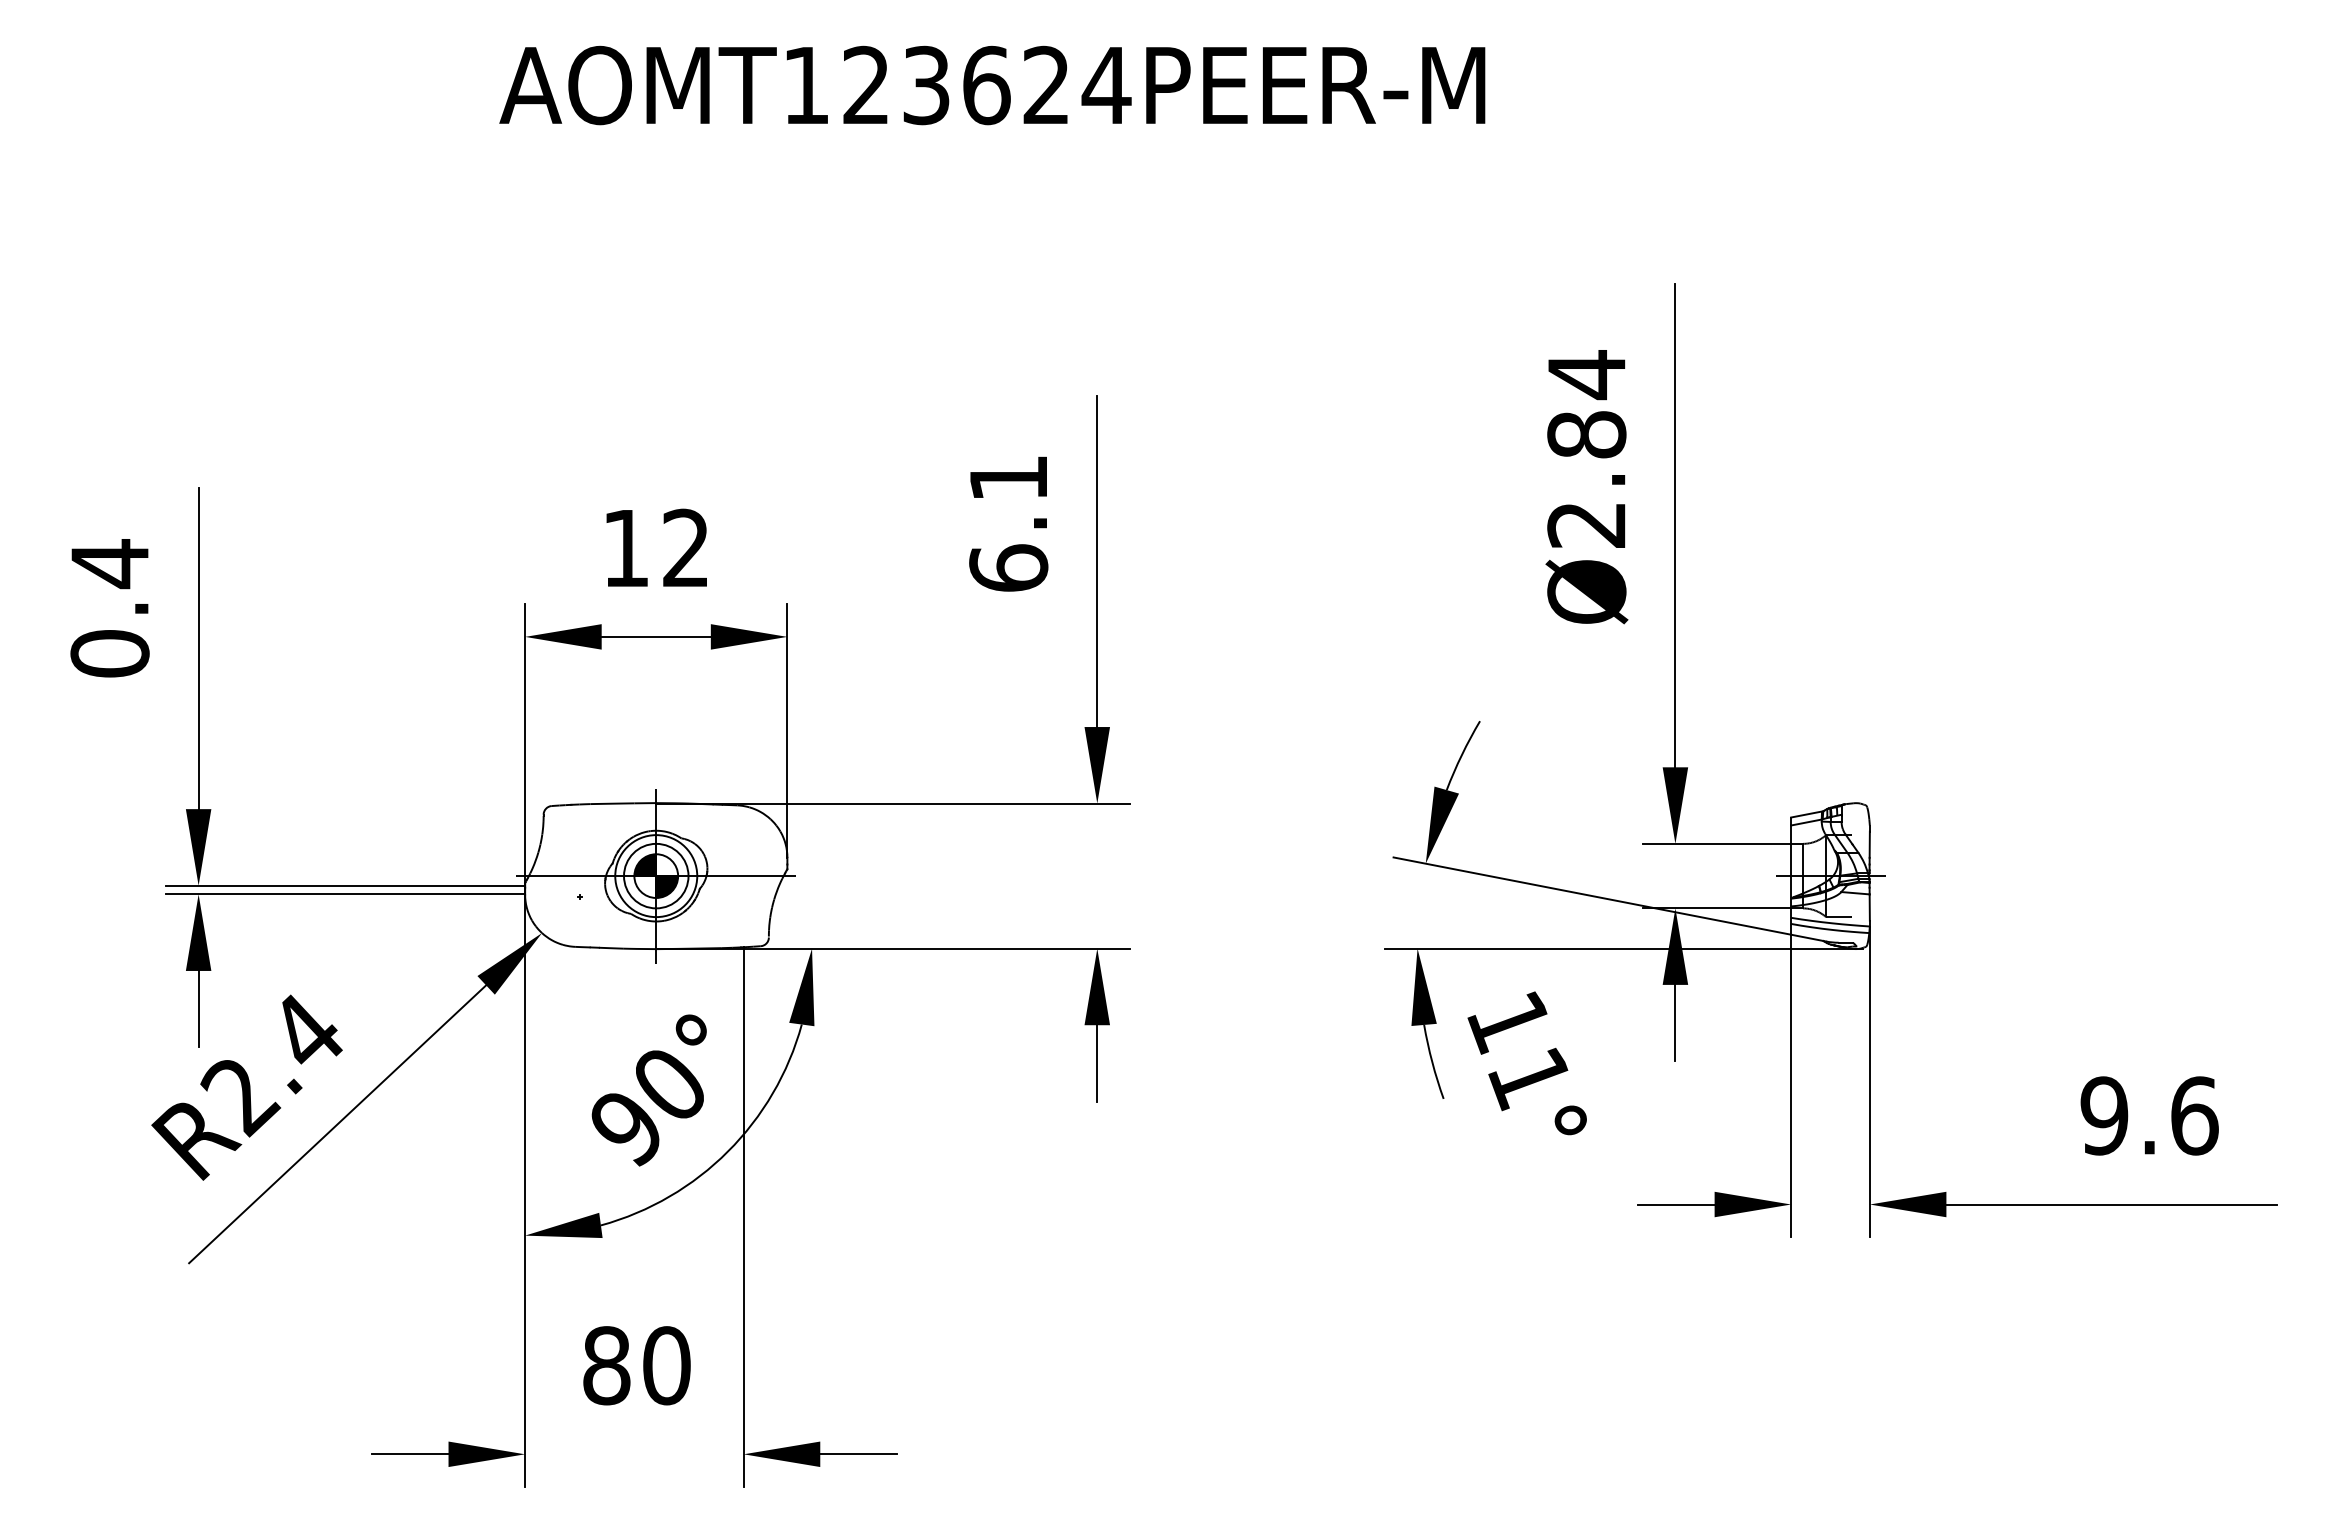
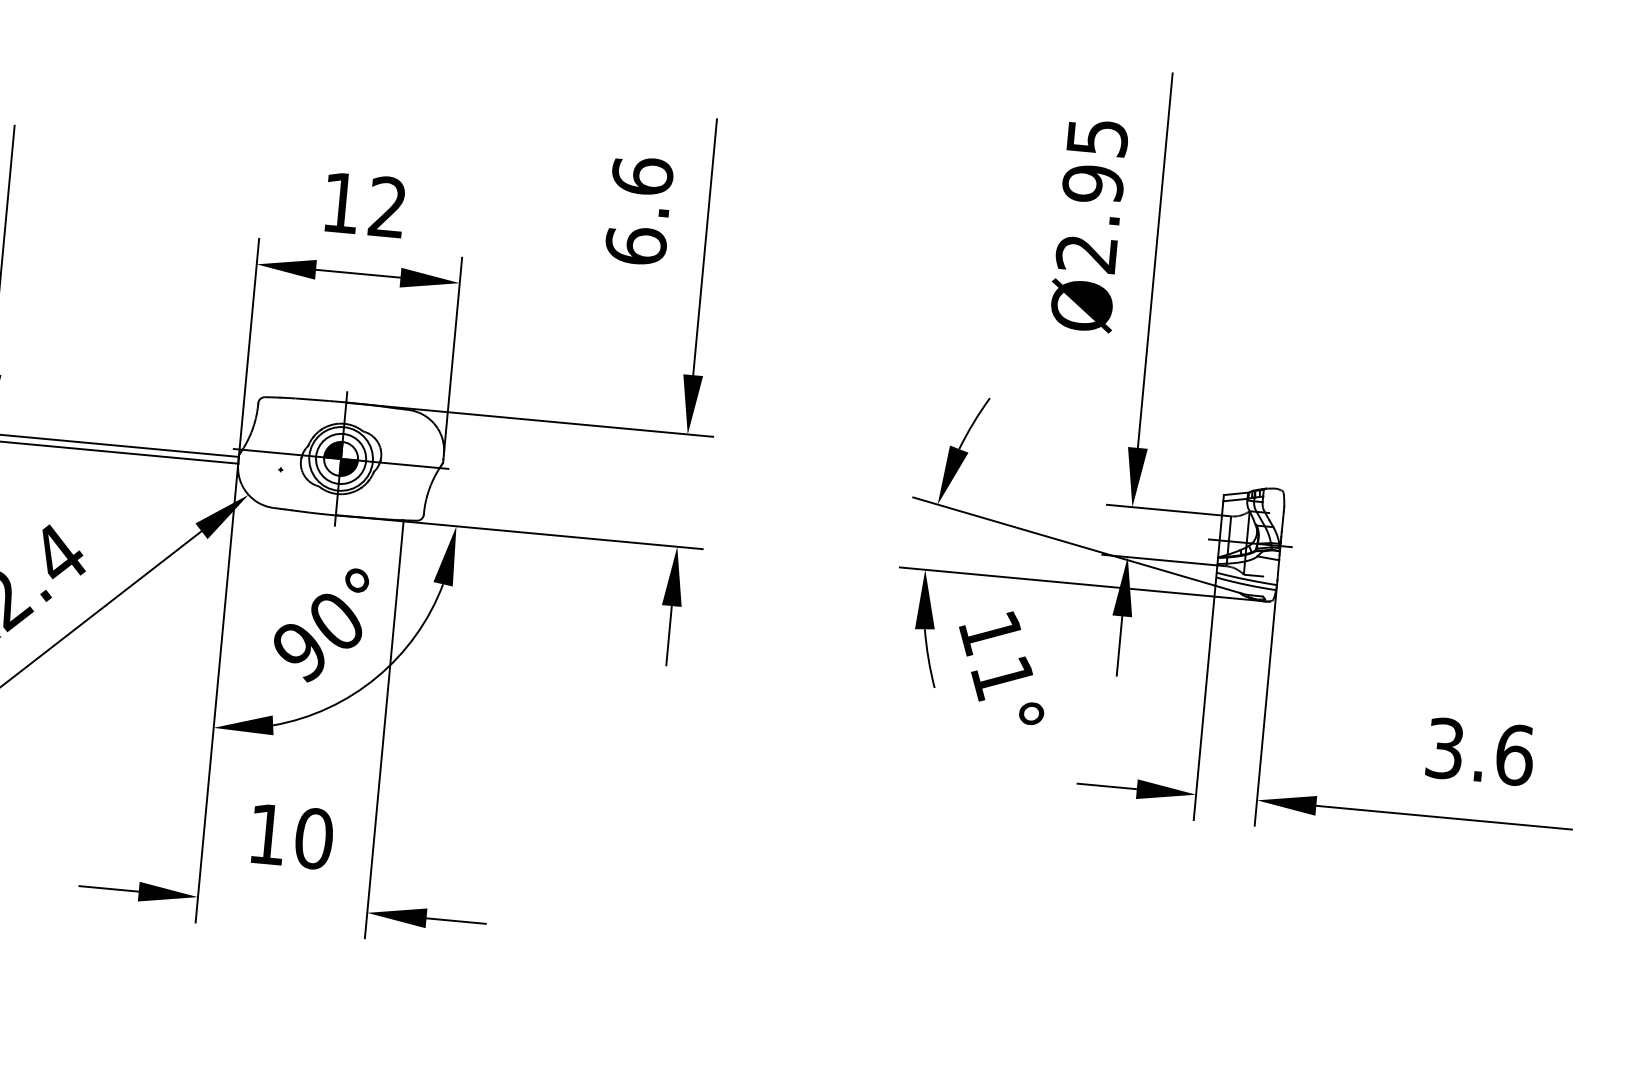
text: (1586, 404) -> (1095, 160), Ø2.84 -> Ø2.95
text: (1008, 477) -> (642, 175), 6.1 -> 6.6
text: (2104, 1115) -> (1445, 748), 9.6 -> 3.6
text: (606, 1365) -> (267, 834), 80 -> 10

